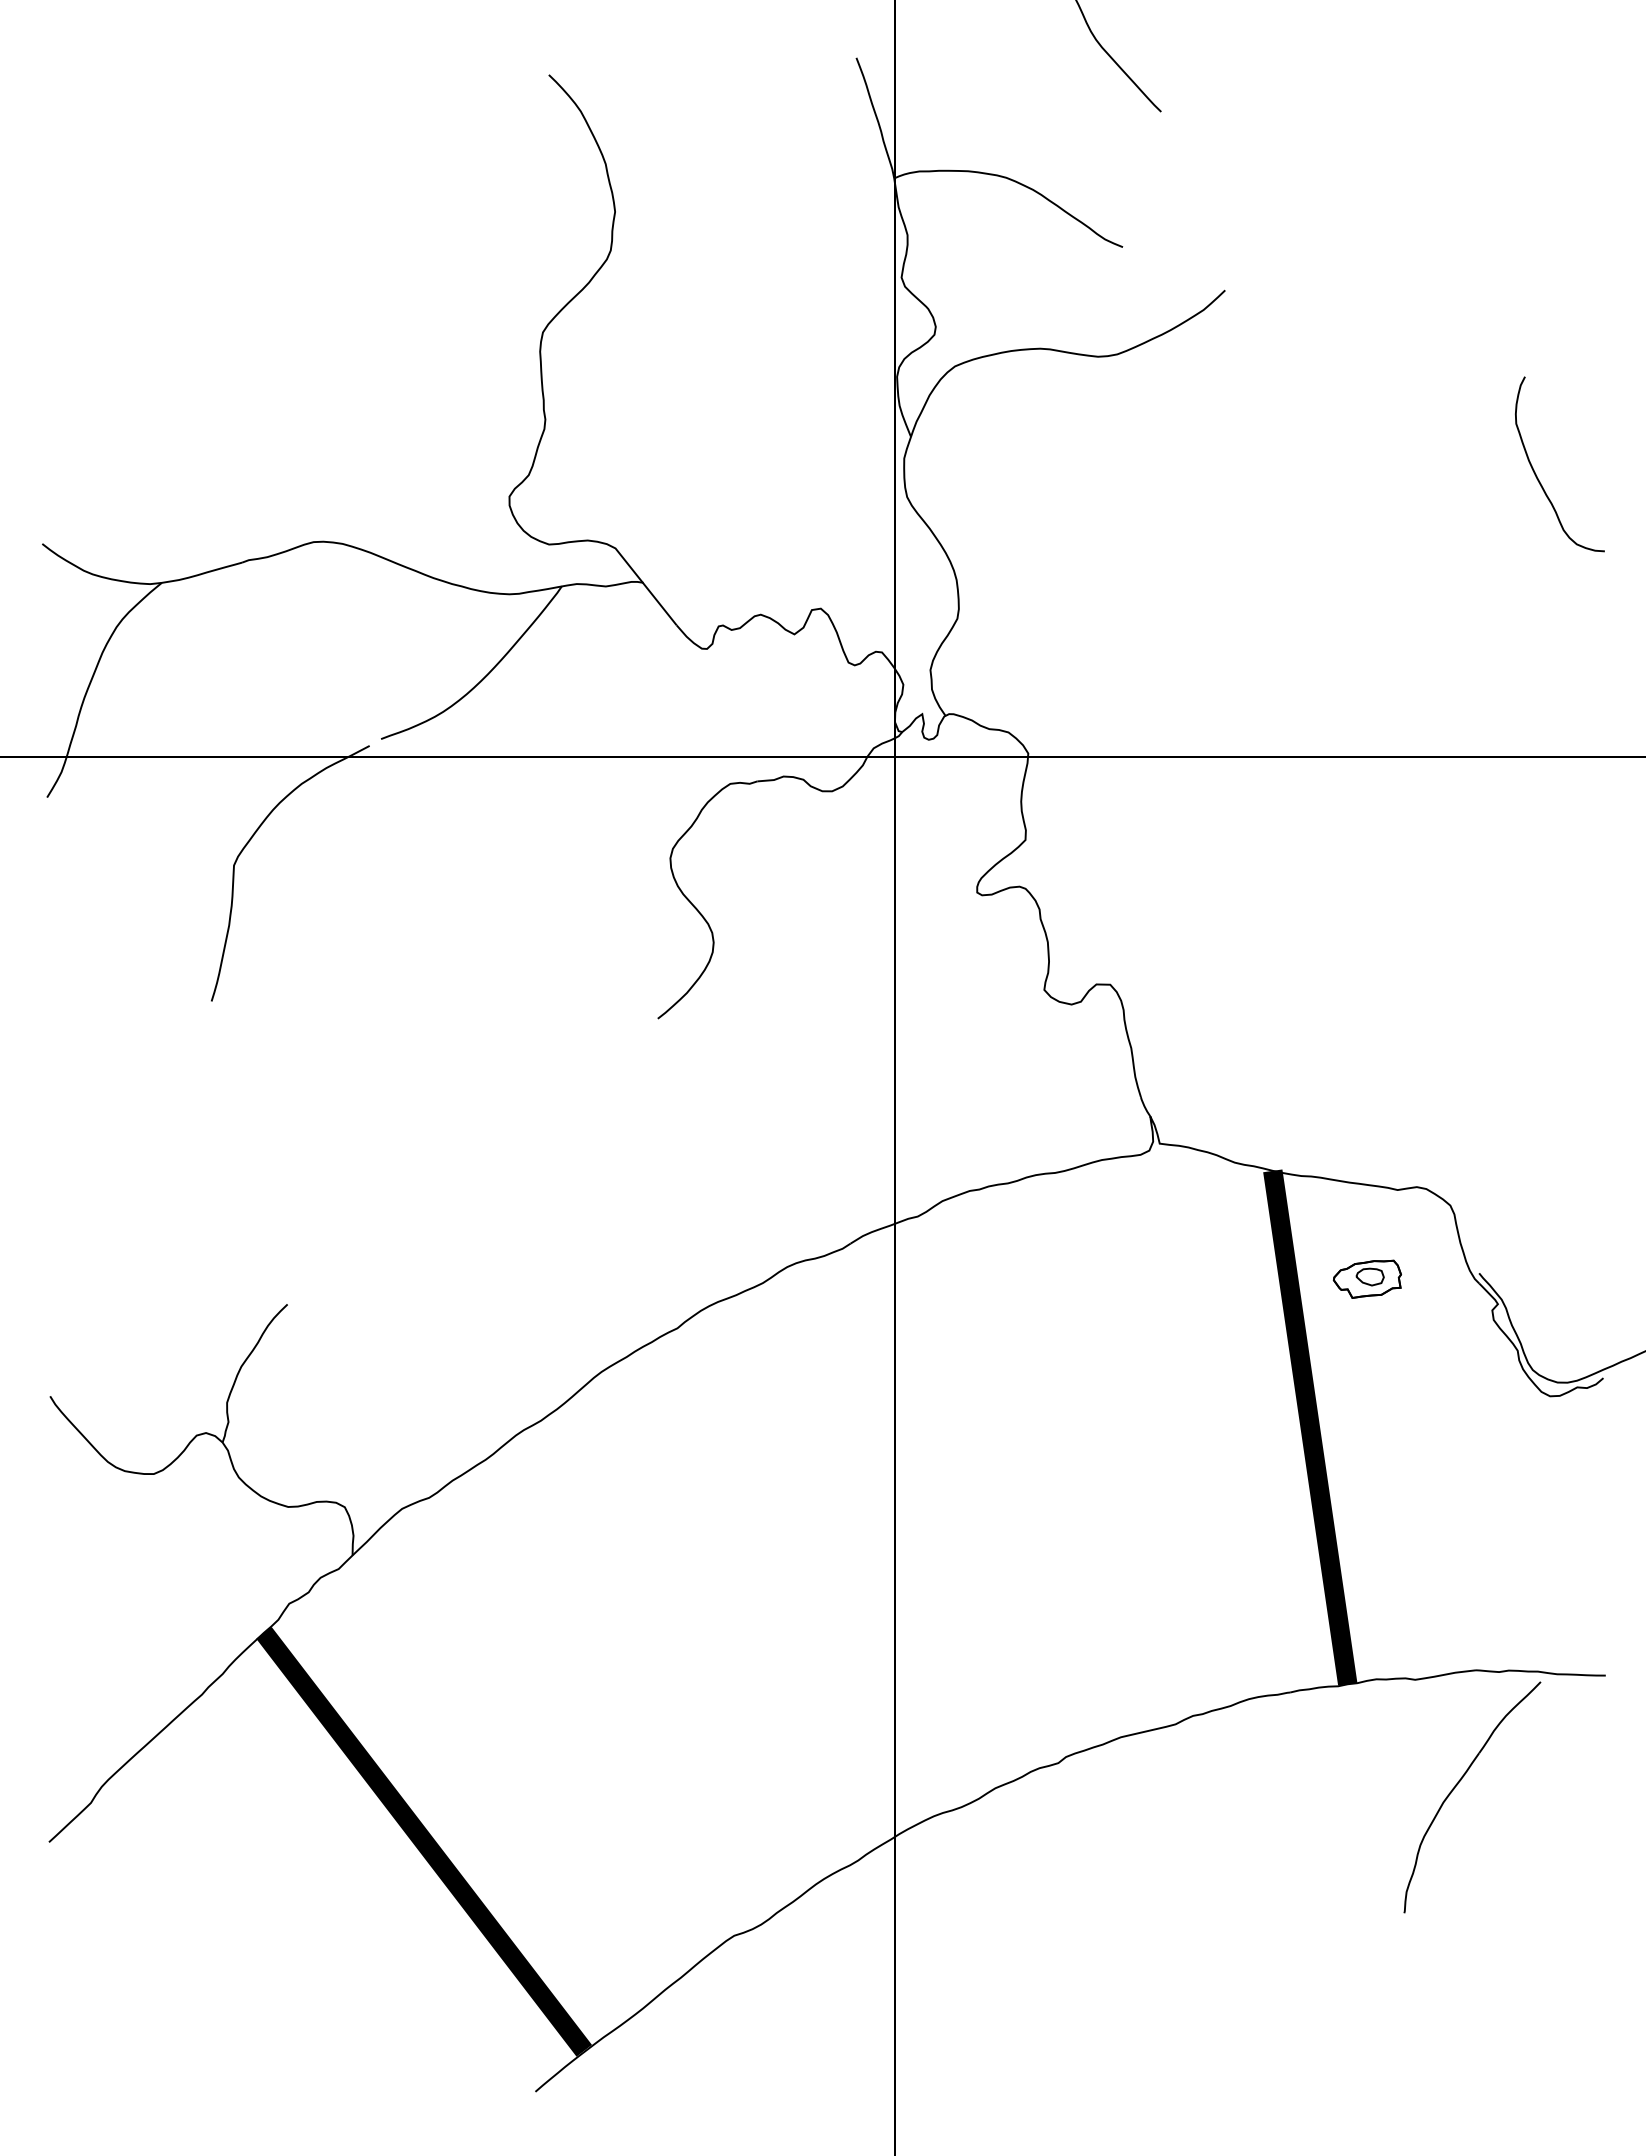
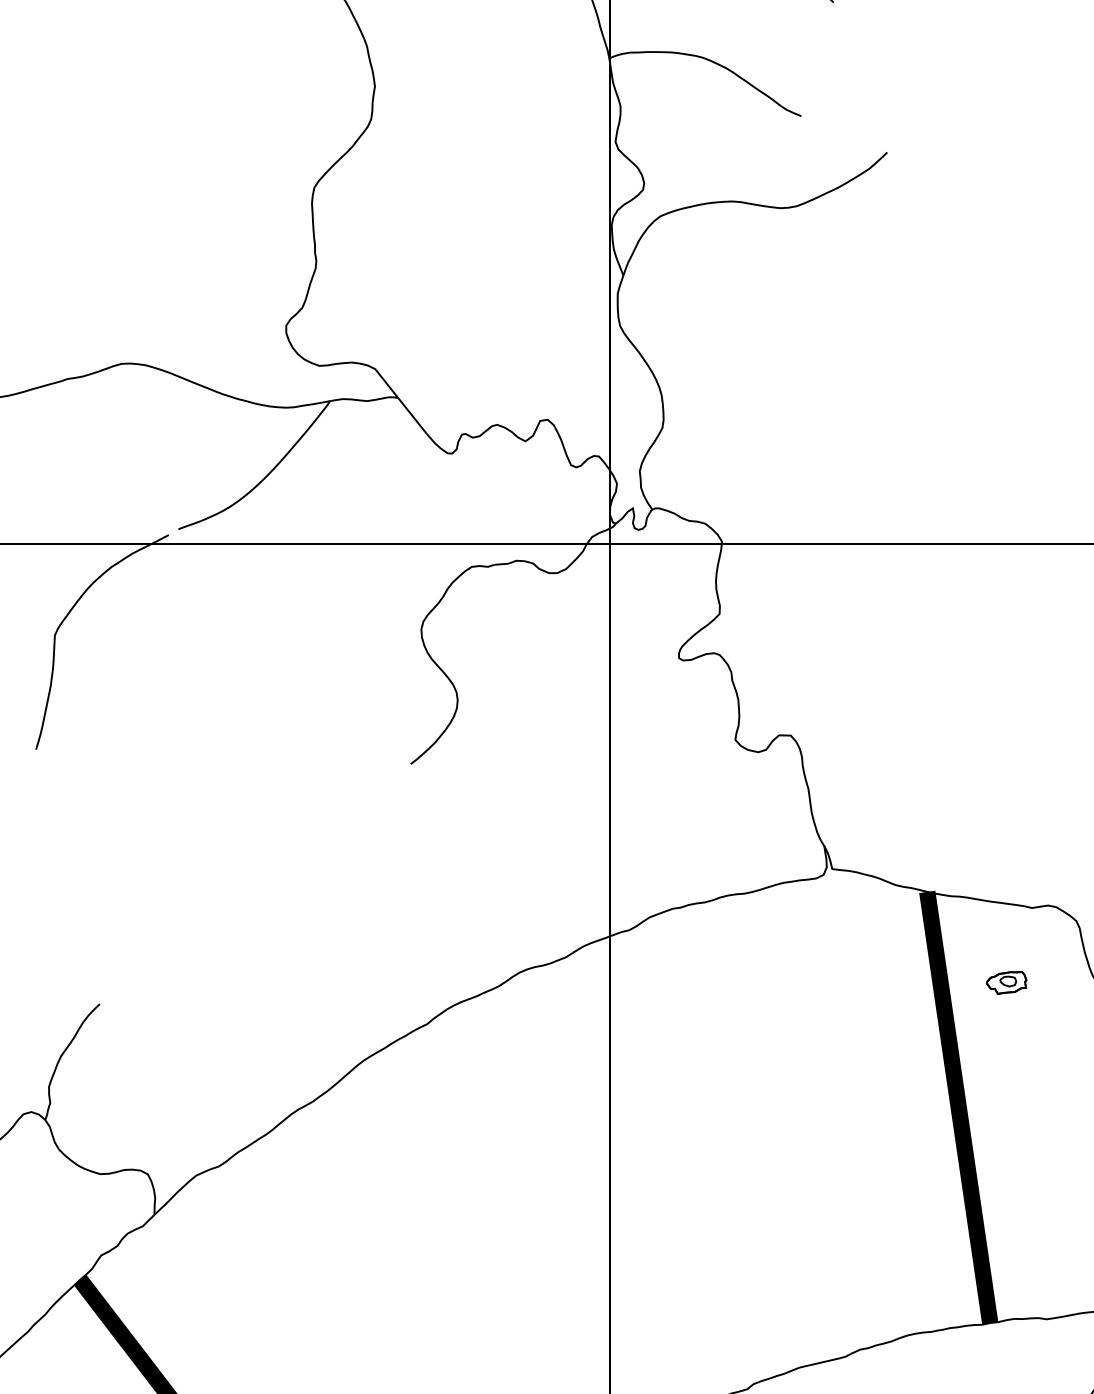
part: (1366, 1278) -> (1005, 982), size x0.7

